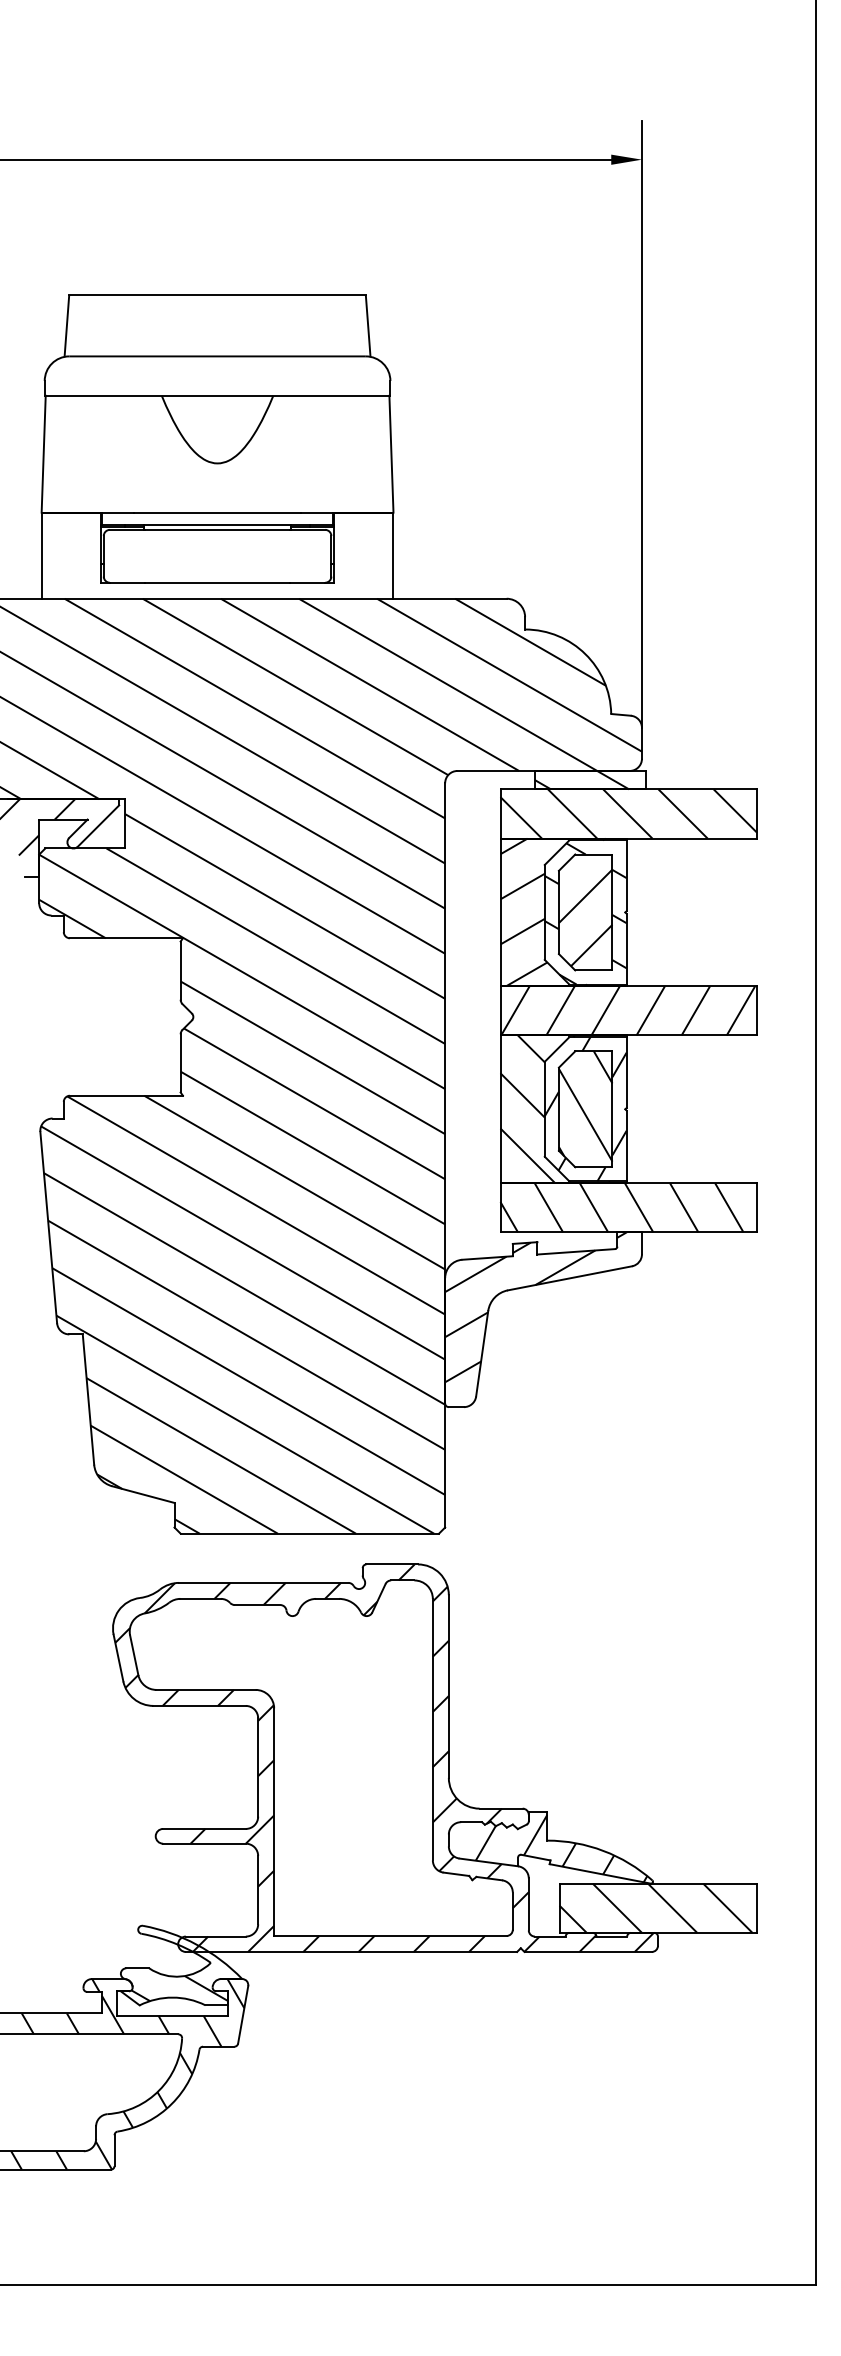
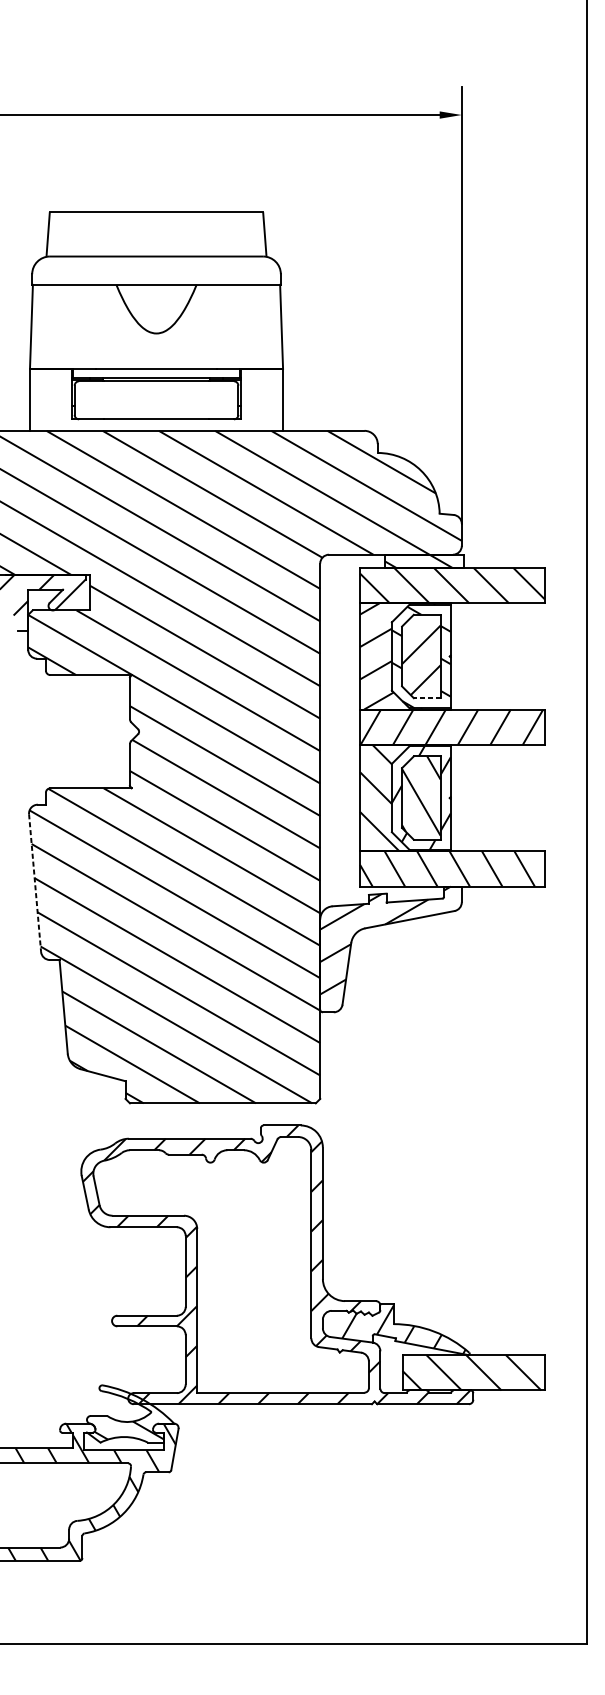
line: (593, 970) -> (426, 698), solid -> dashed
line: (48, 1228) -> (34, 883), solid -> dashed

